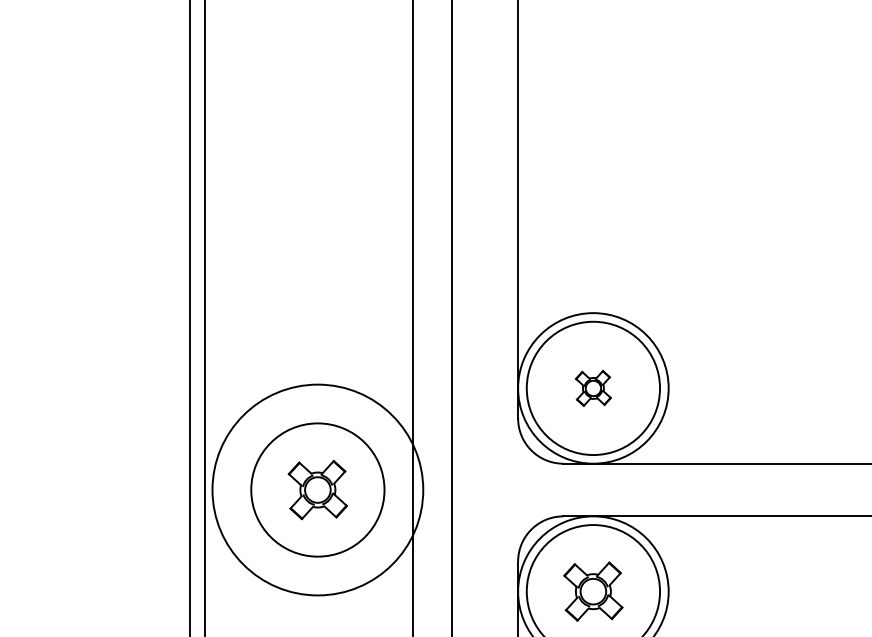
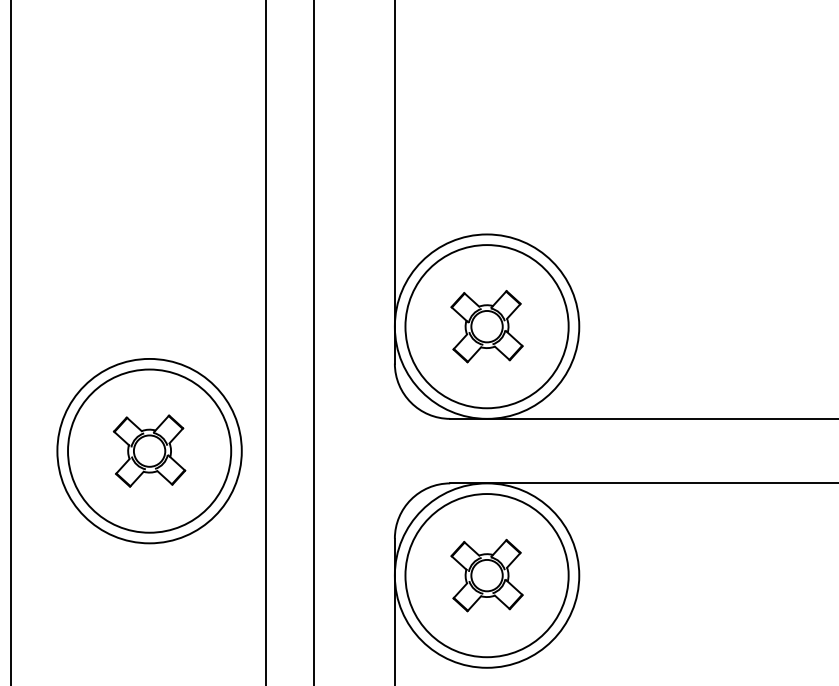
part: (593, 388) -> (487, 326), size x1.67
circle: (317, 489) -> (149, 450), size x0.71

